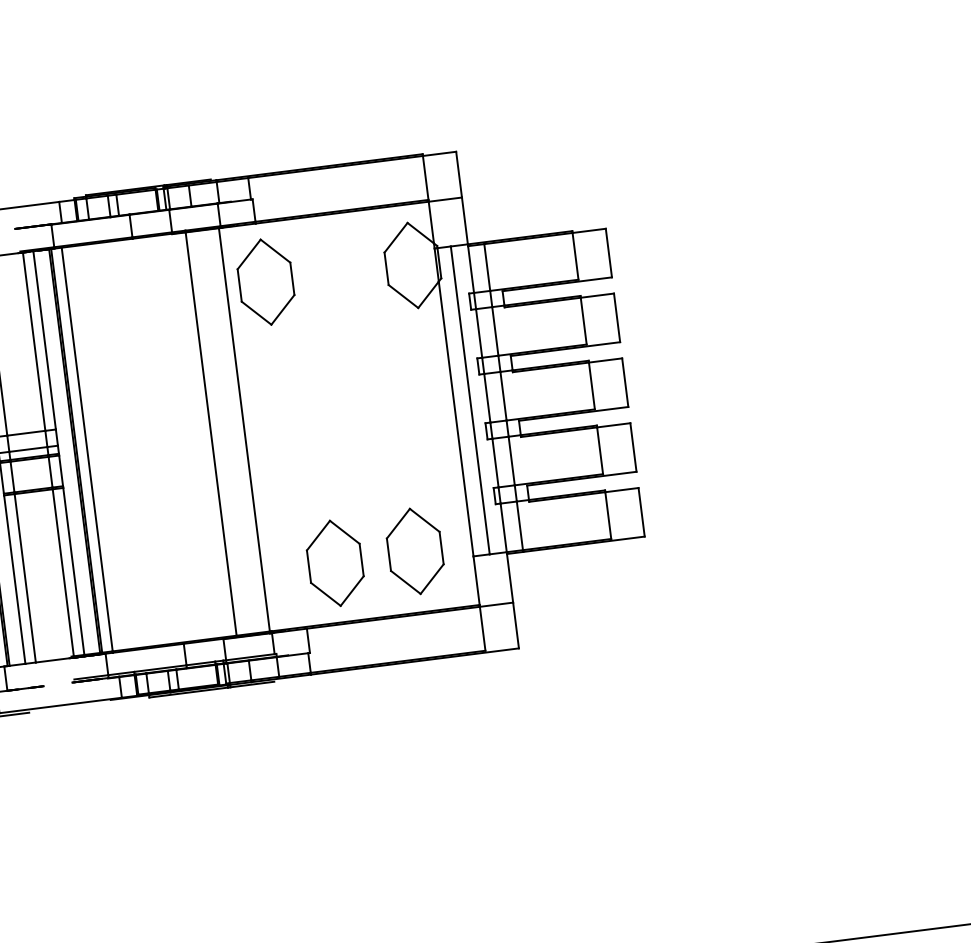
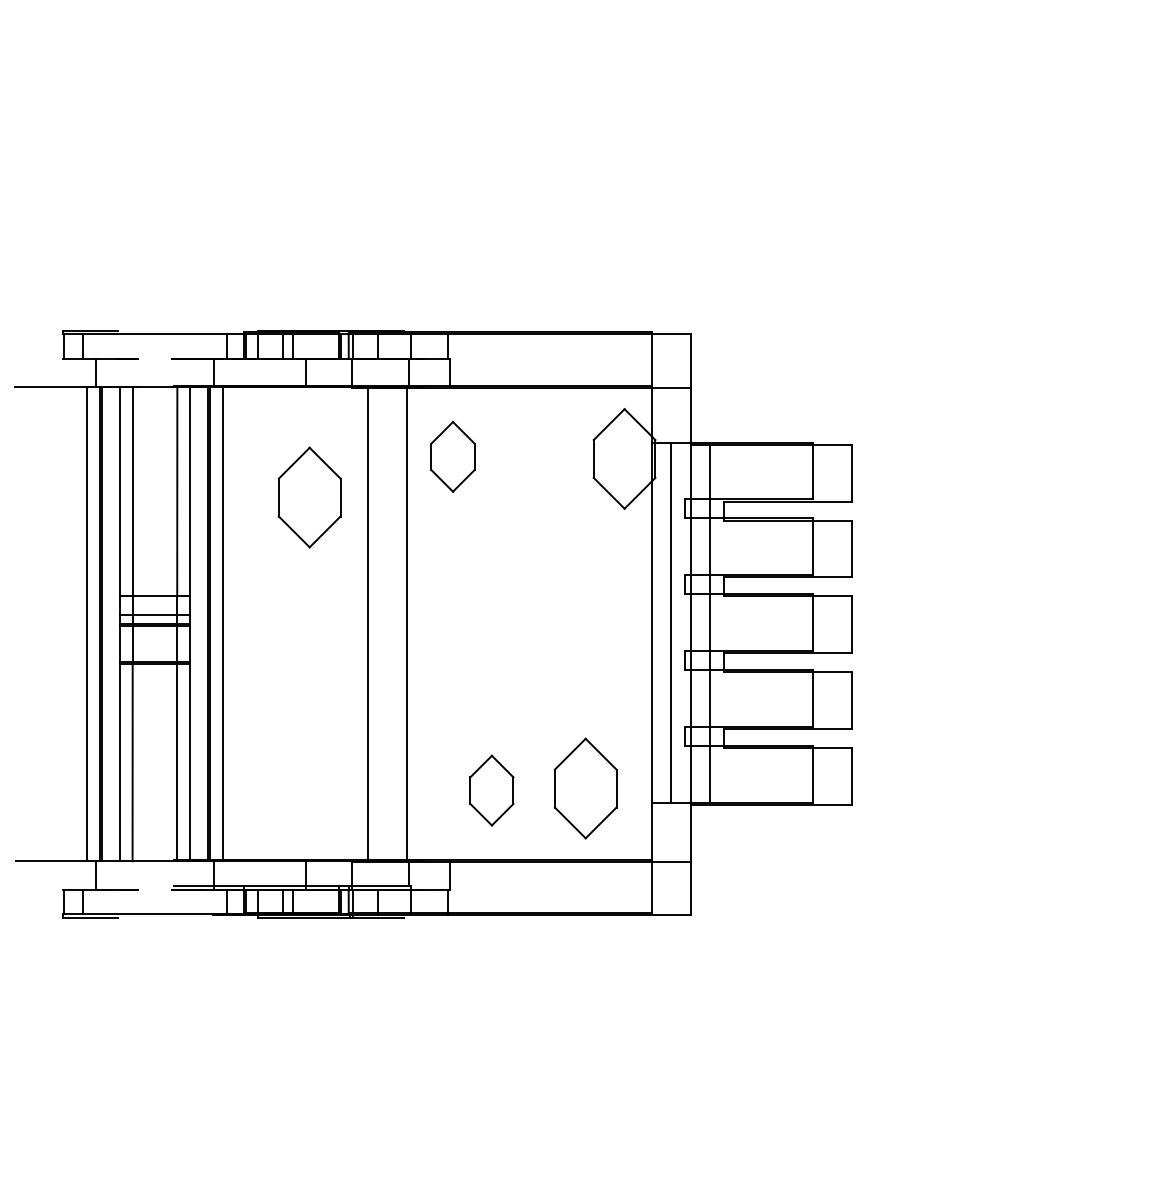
part: (265, 281) -> (452, 456), size x0.7
part: (147, 332) -> (309, 497), added
part: (334, 563) -> (491, 790), size x0.7

